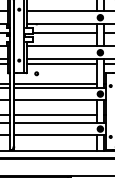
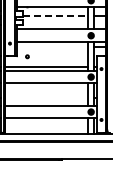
line: (65, 33) -> (56, 16), solid -> dashed
line: (61, 63) -> (52, 46), removed
line: (55, 114) -> (46, 97), removed

